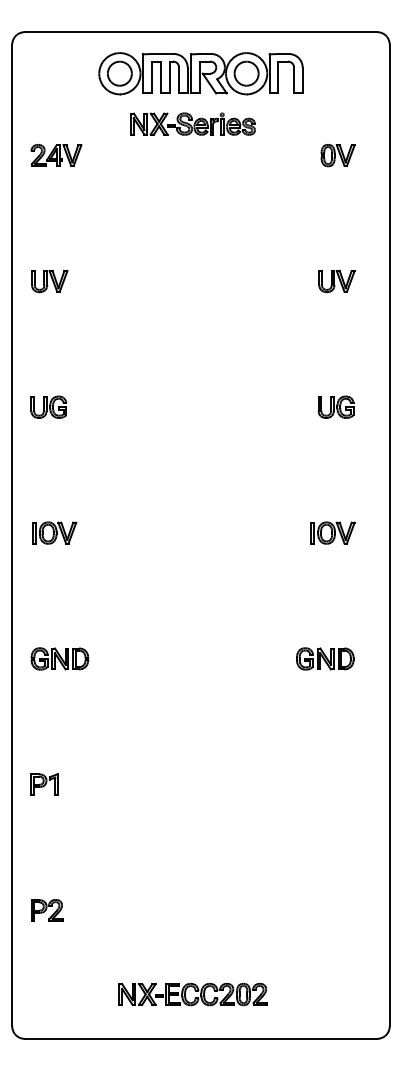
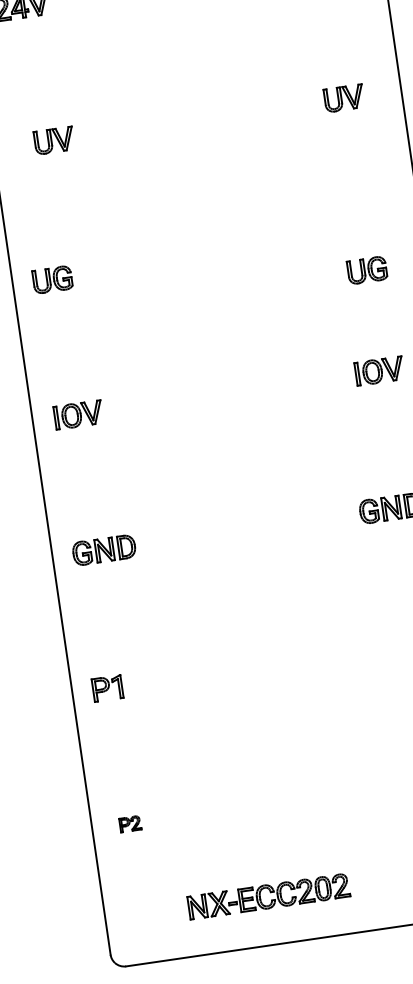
part: (49, 281) -> (53, 140), moved
part: (335, 406) -> (366, 269), moved
part: (47, 910) -> (130, 824), size x0.6
part: (192, 994) -> (268, 896), moved

